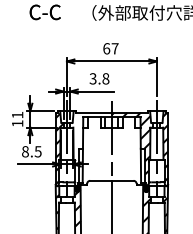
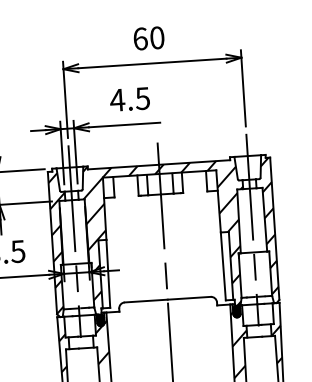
text: (114, 48) -> (155, 37), 67 -> 60
text: (99, 78) -> (130, 98), 3.8 -> 4.5
hatch: (91, 150) -> (123, 242), added

